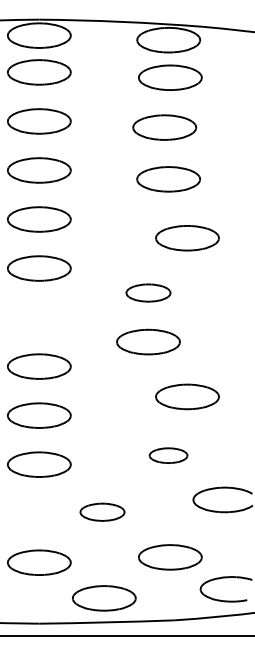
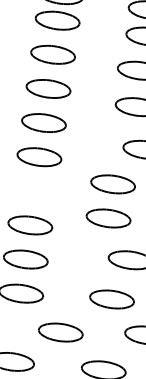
part: (148, 292) -> (113, 183), size x1.43
part: (168, 455) -> (111, 299), size x1.67
part: (102, 512) -> (60, 332), size x1.43

